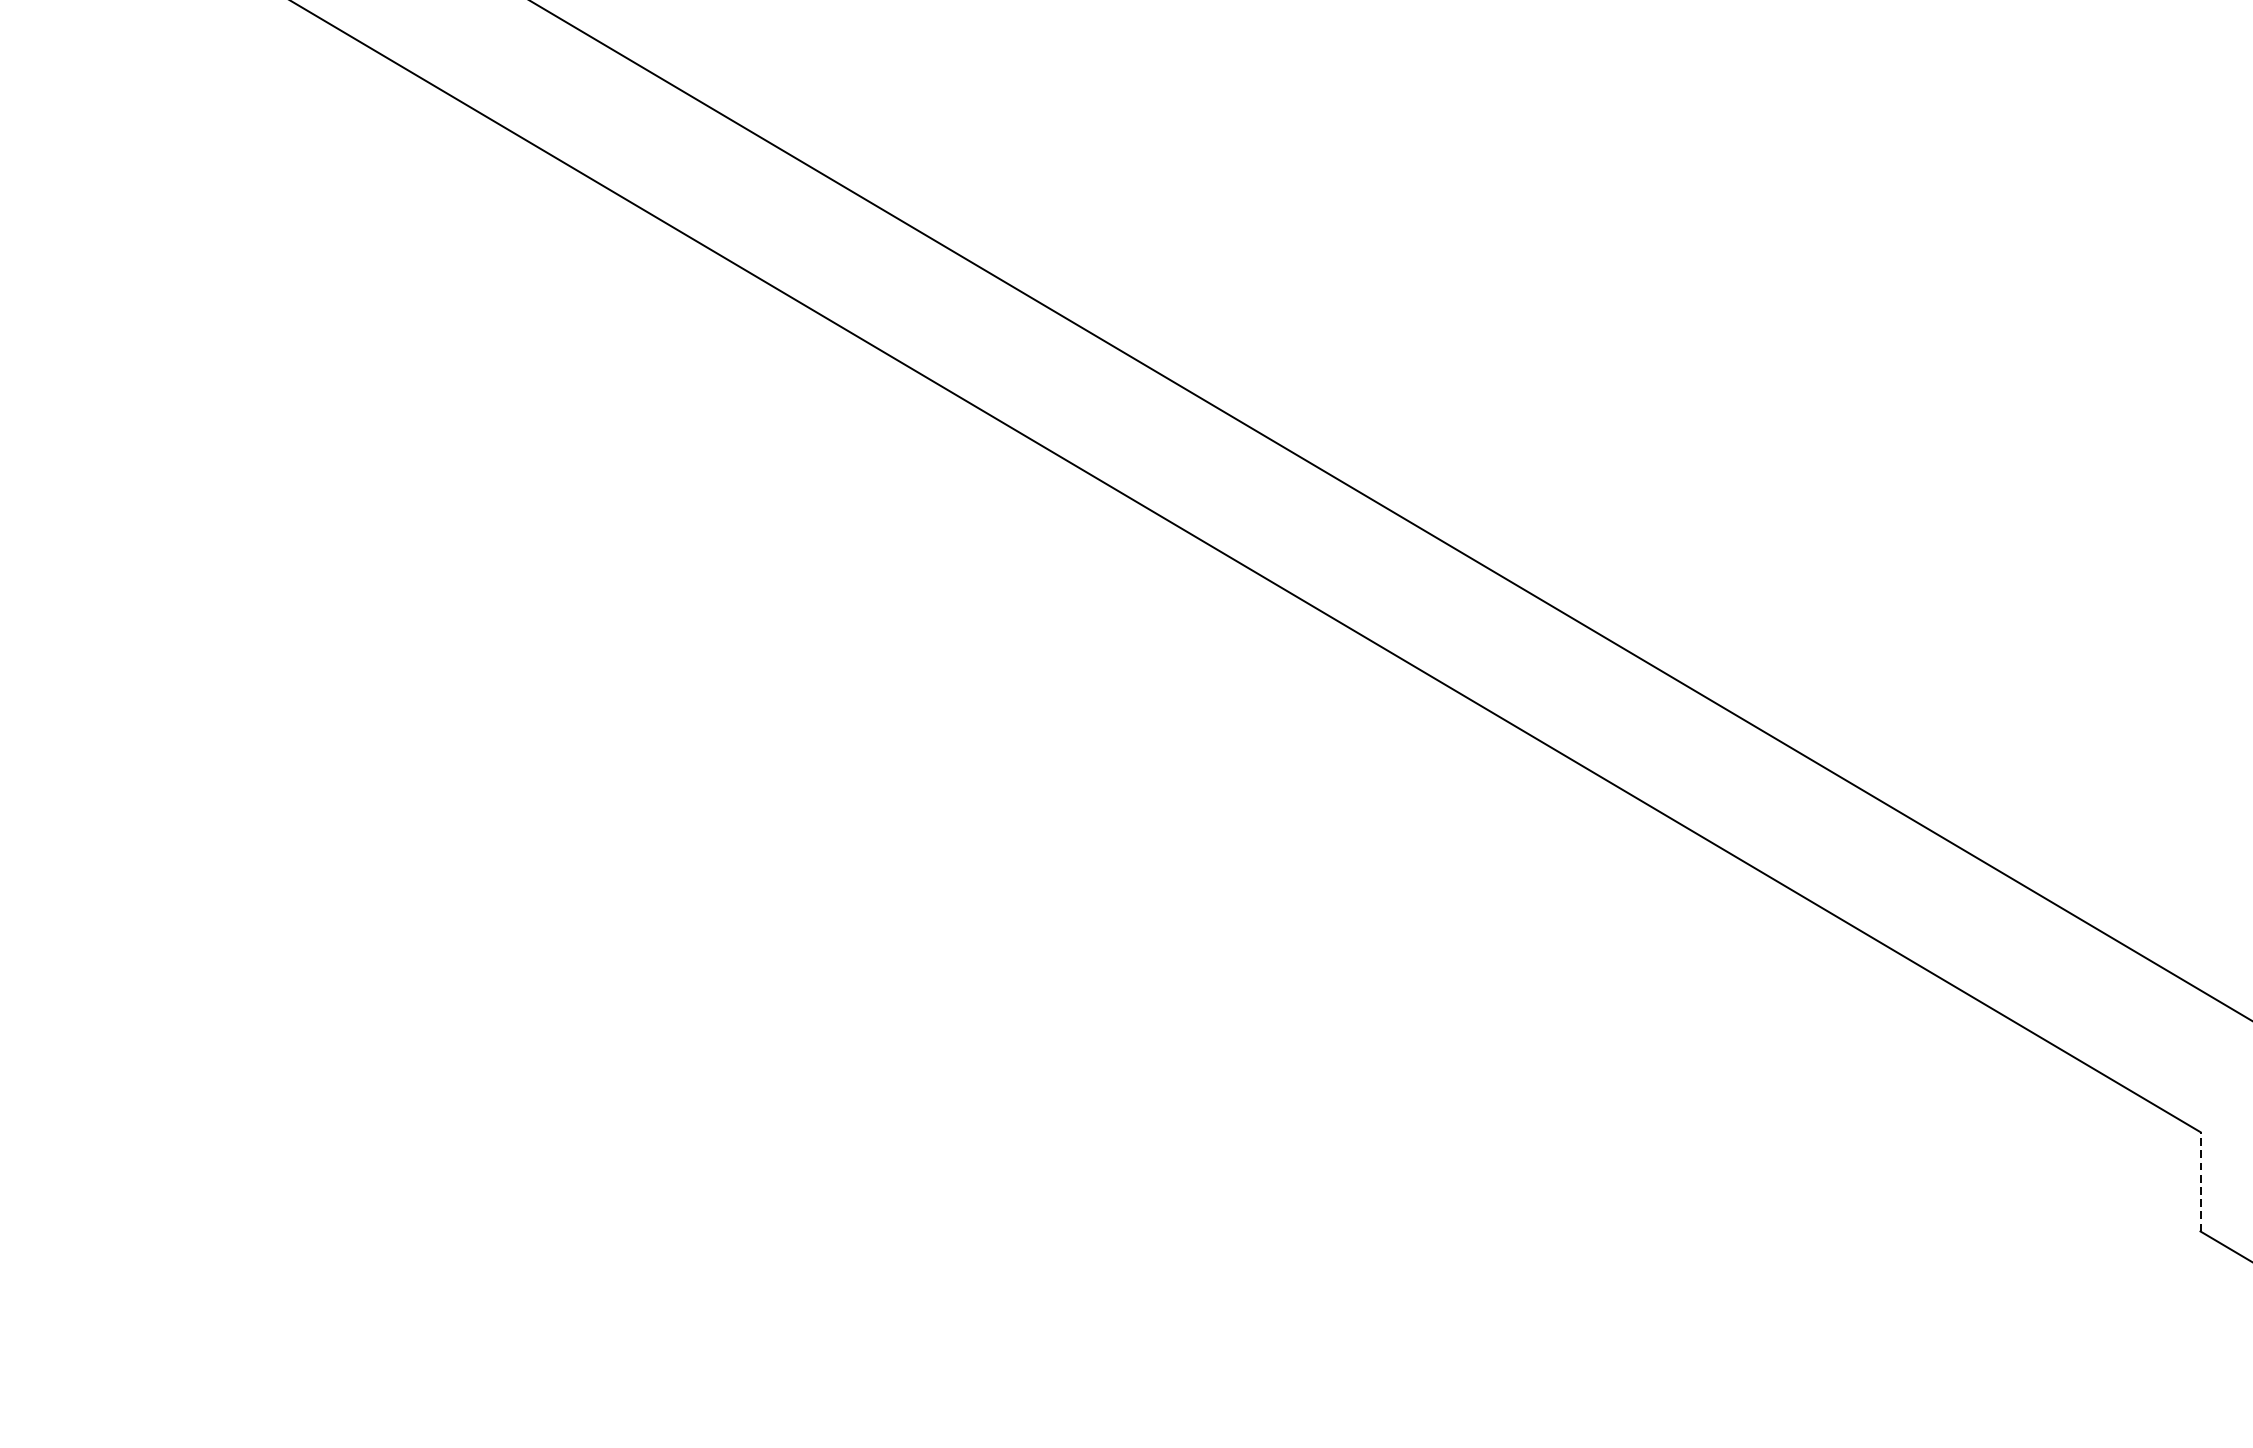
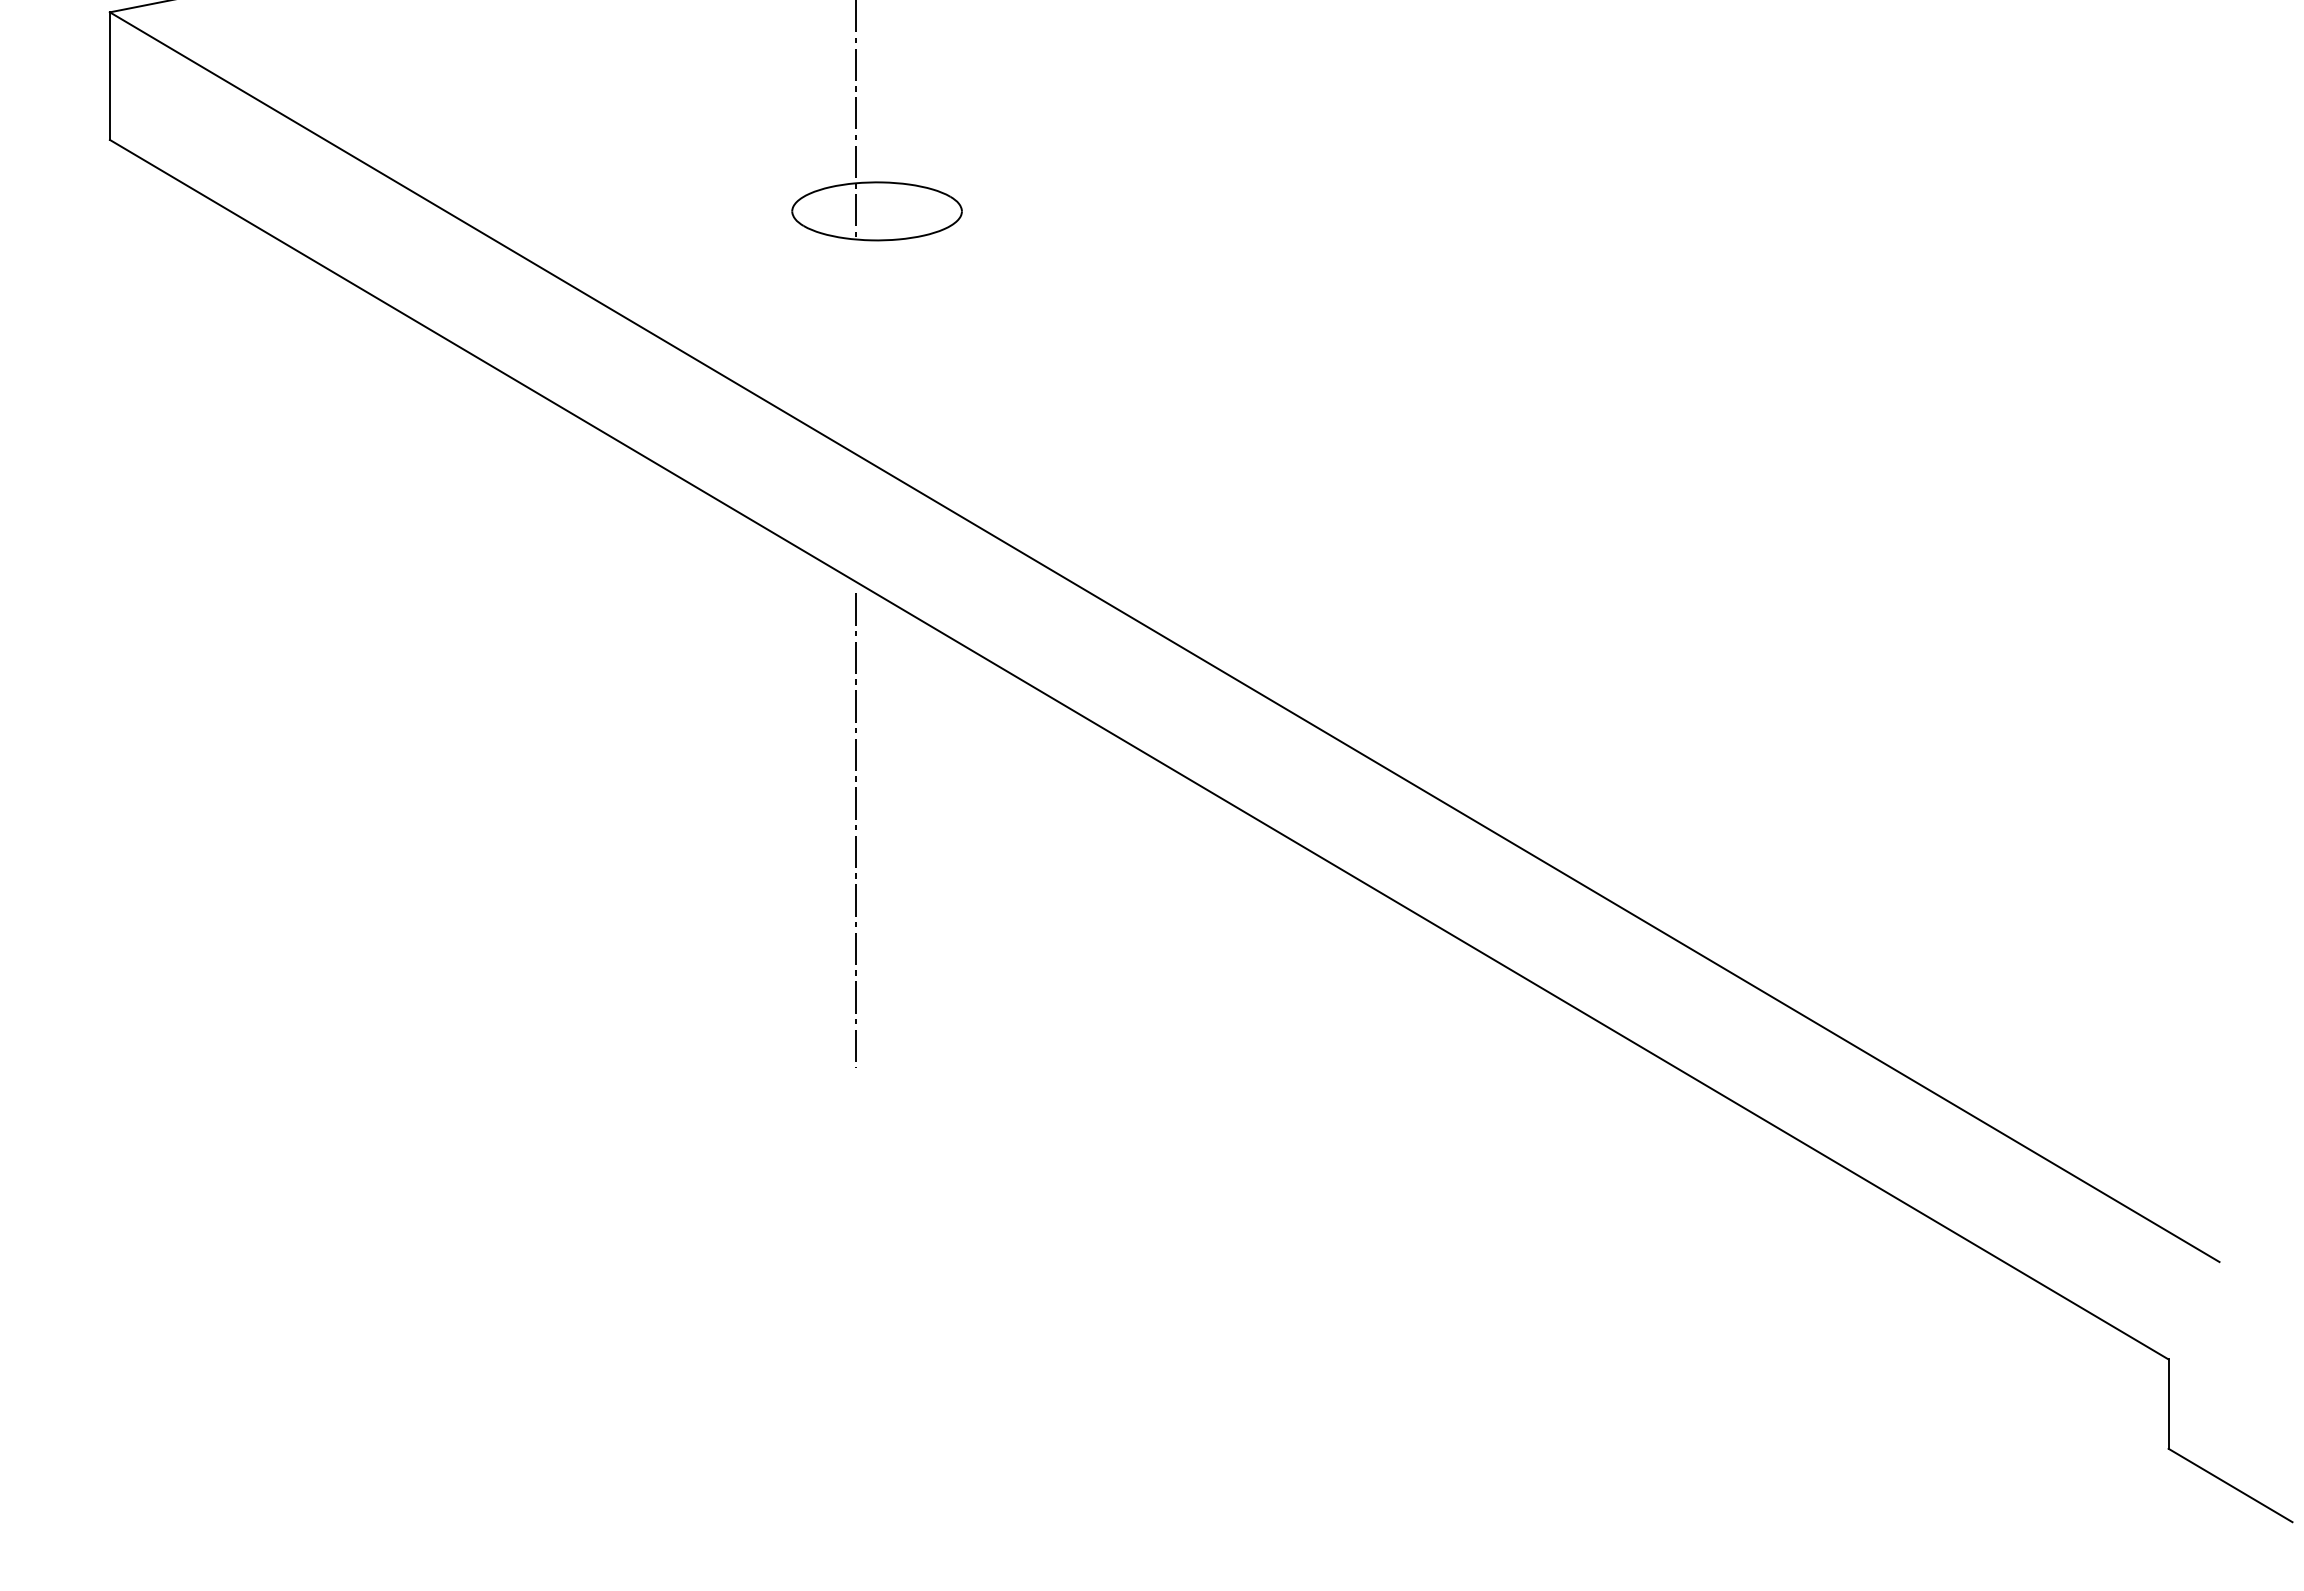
line: (740, 543) -> (855, 829), added
line: (2200, 1182) -> (2168, 1404), dashed -> solid

